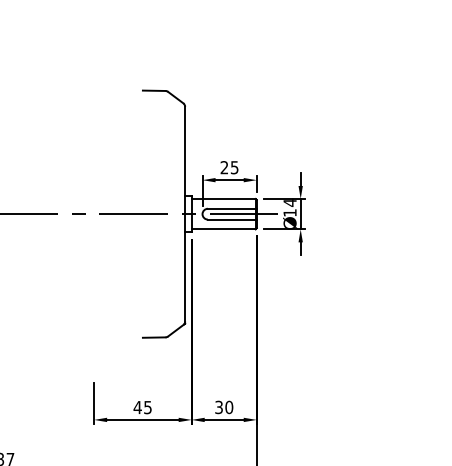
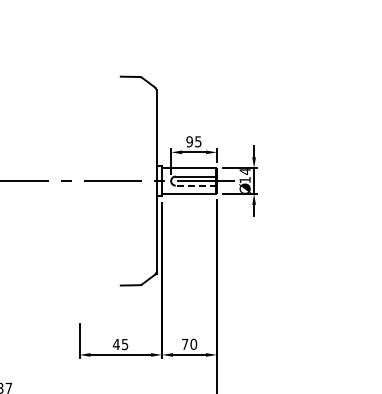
text: (224, 167) -> (189, 141), 25 -> 95
line: (232, 219) -> (196, 185), solid -> dashed
text: (219, 407) -> (185, 344), 30 -> 70

